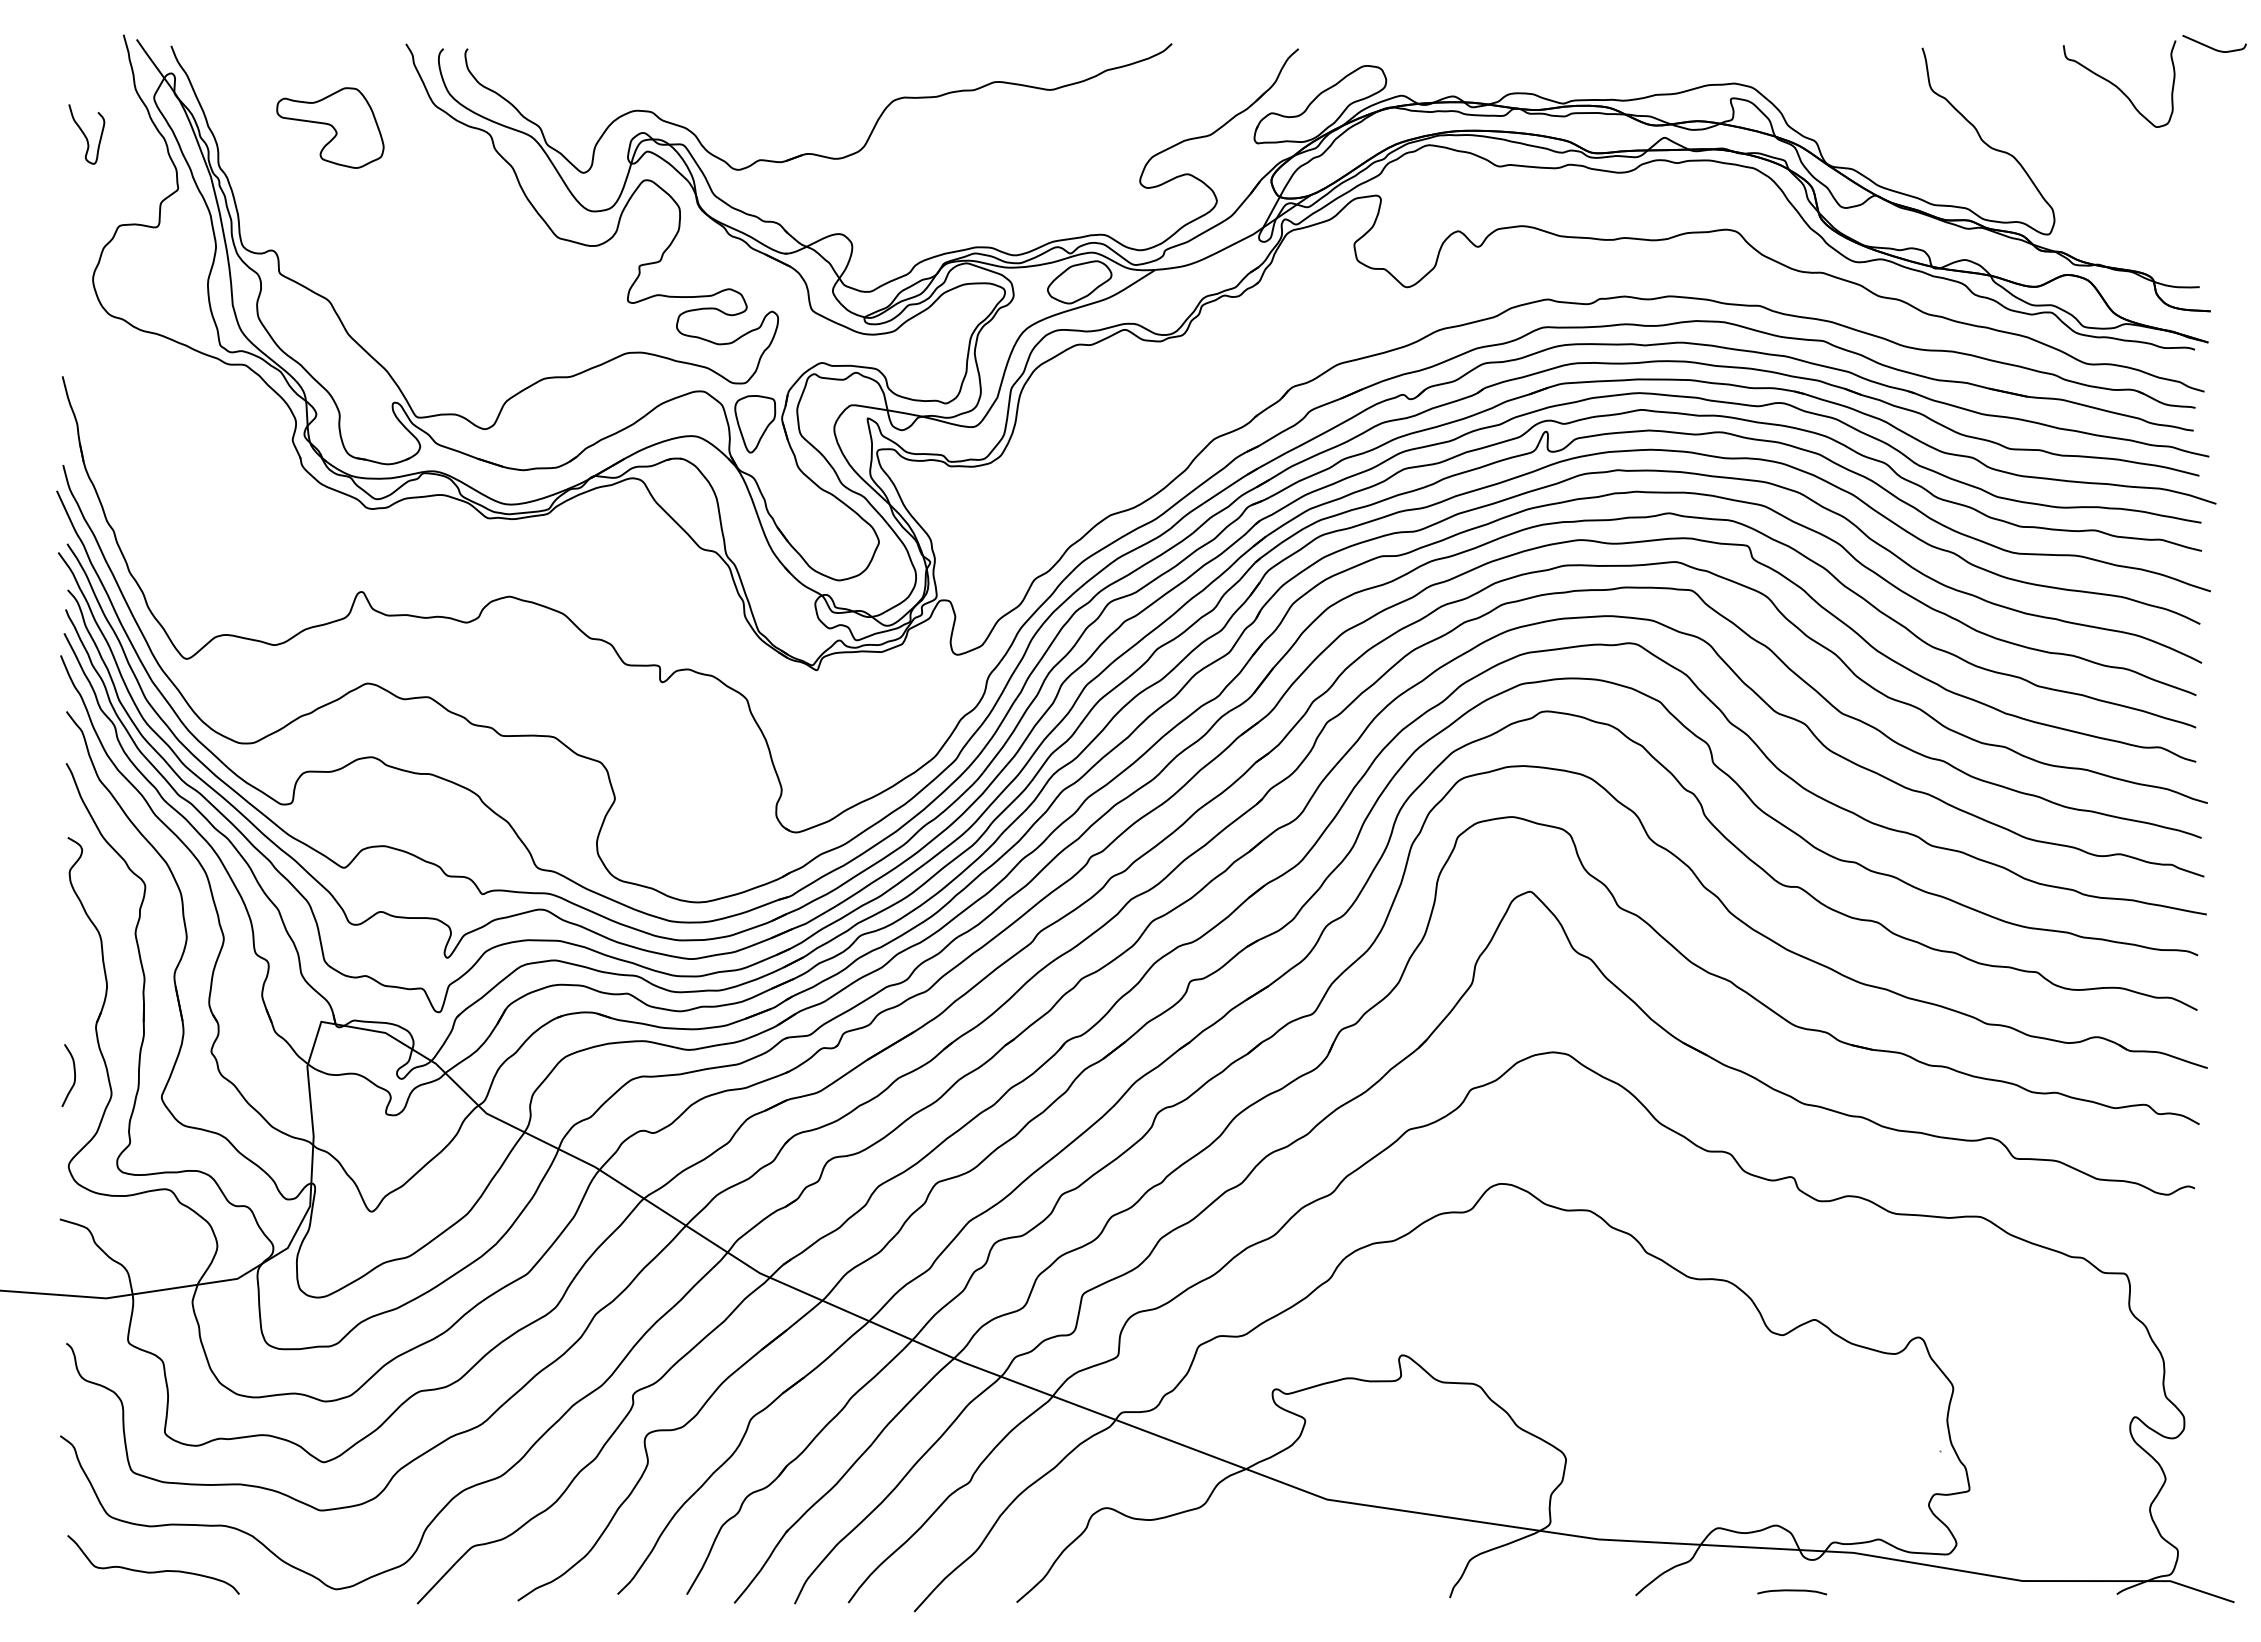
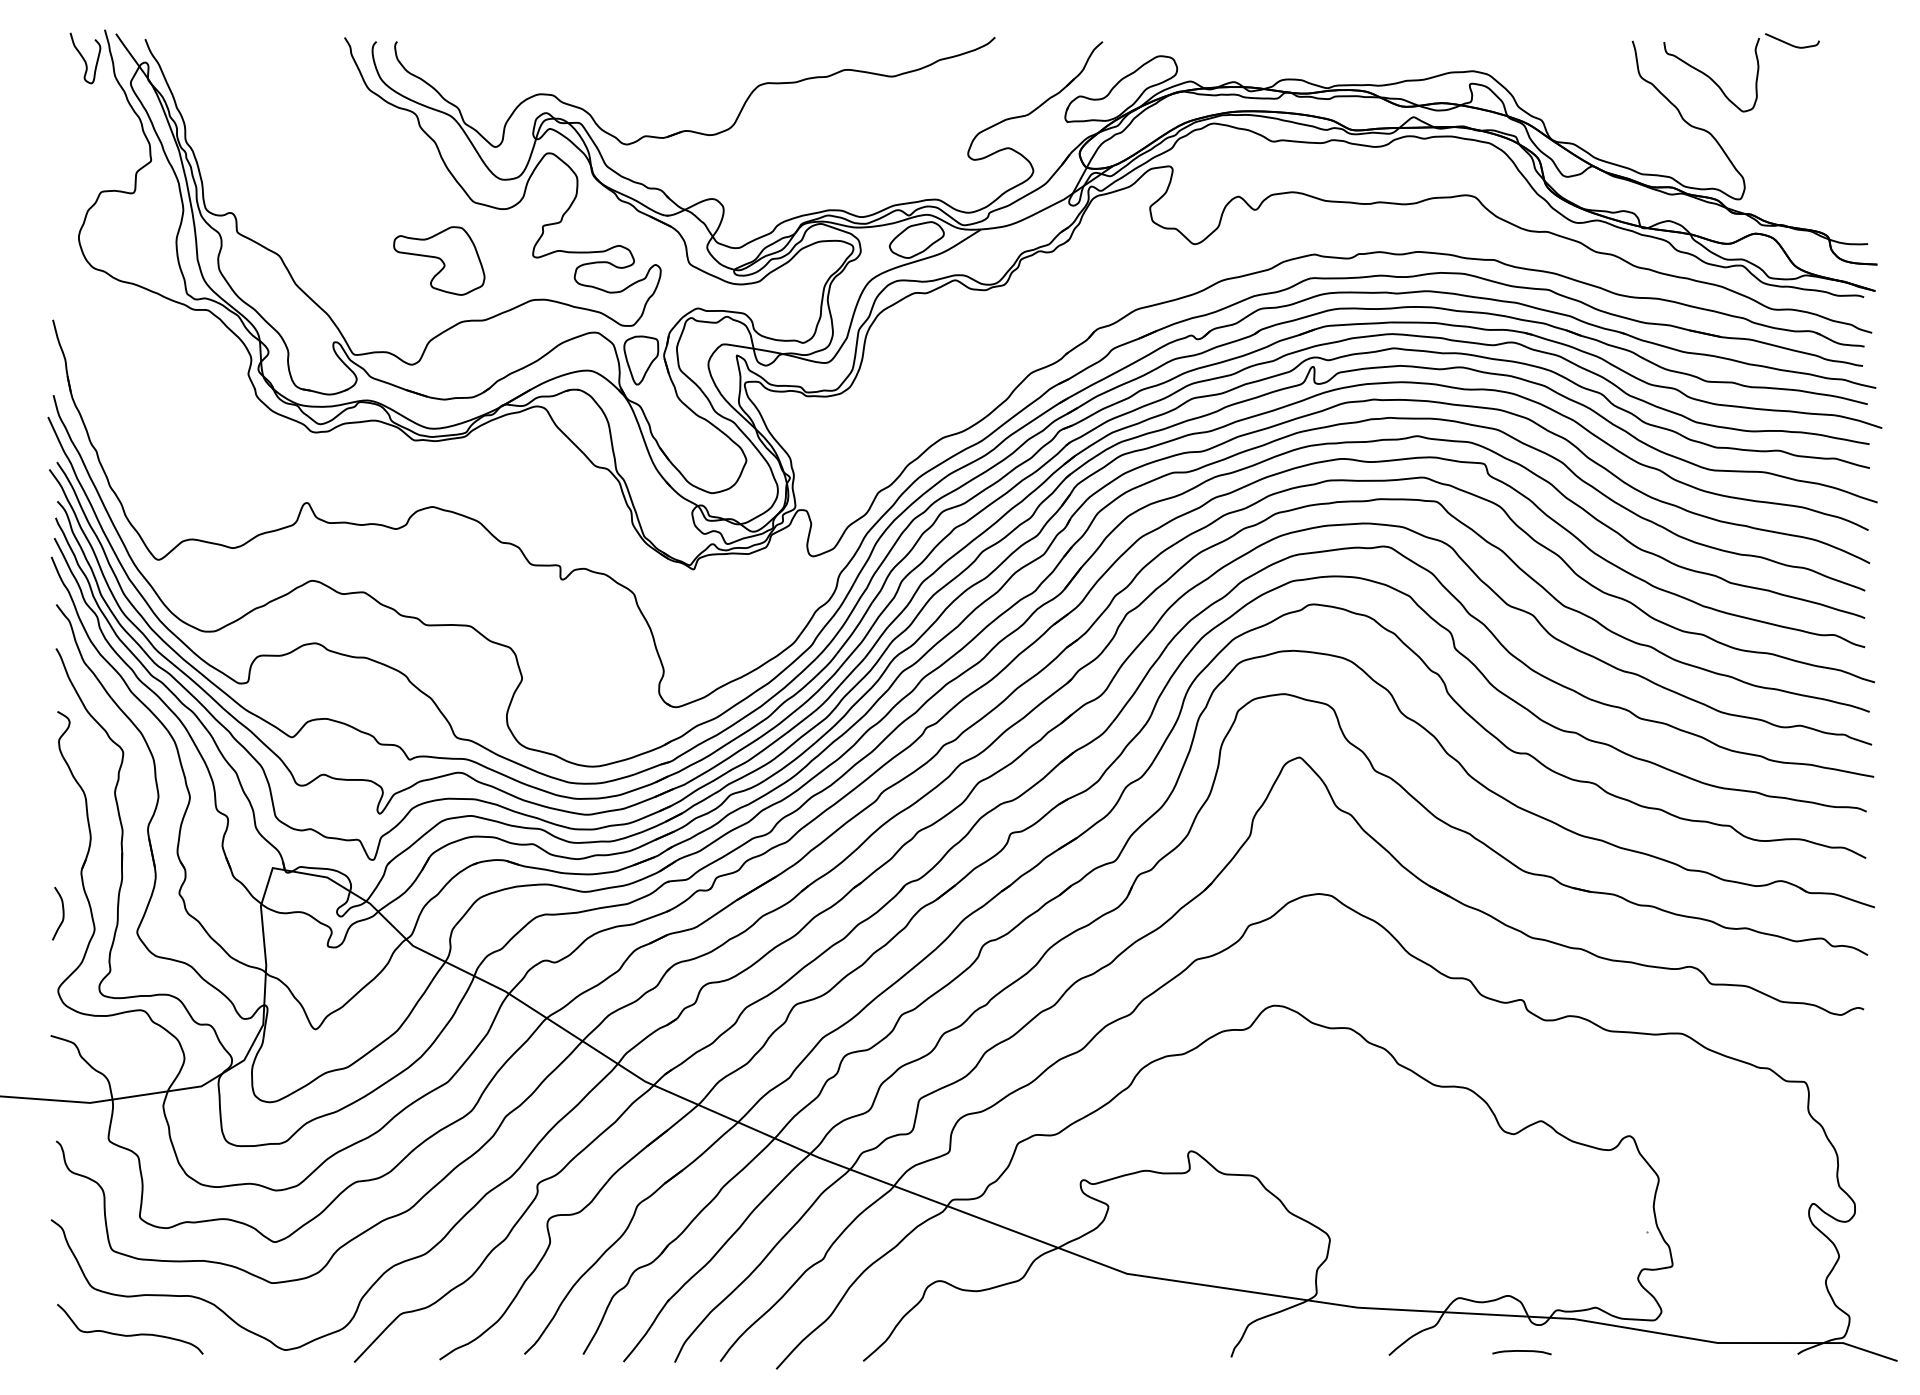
part: (2172, 82) -> (1756, 73), moved
part: (330, 127) -> (439, 260), moved
curve: (85, 134) -> (84, 58), moved

